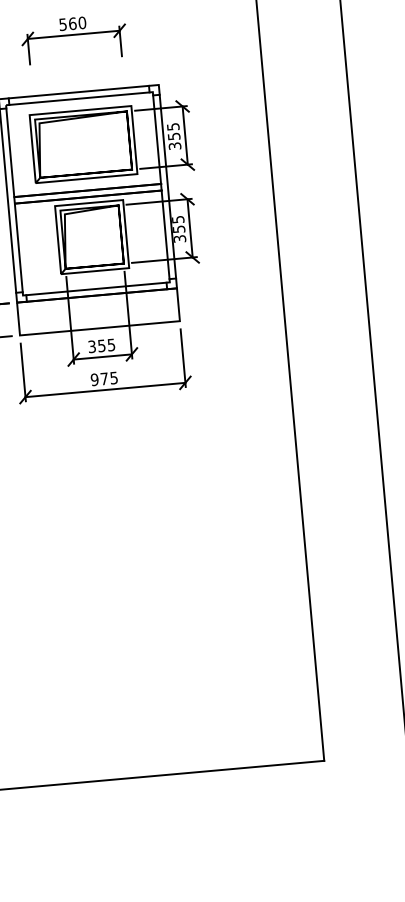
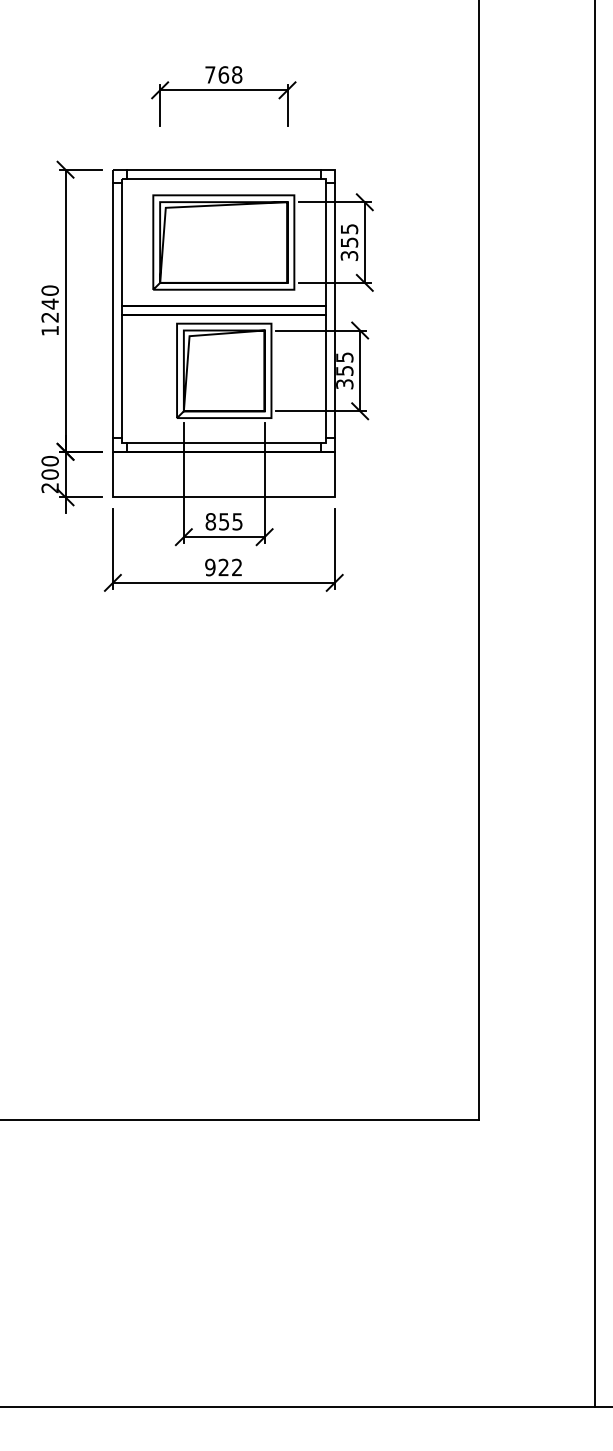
text: (72, 23) -> (223, 74), 560 -> 768
text: (91, 346) -> (210, 521), 355 -> 855
text: (108, 378) -> (229, 567), 975 -> 922

